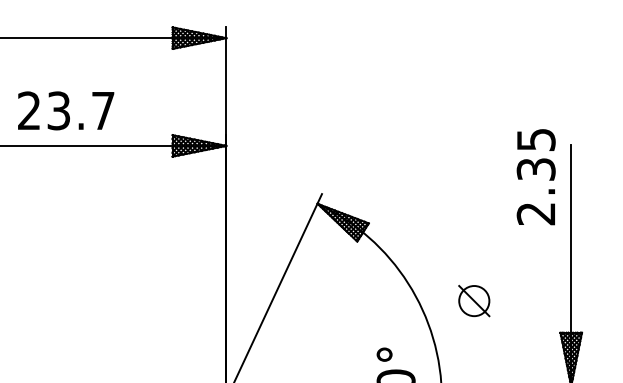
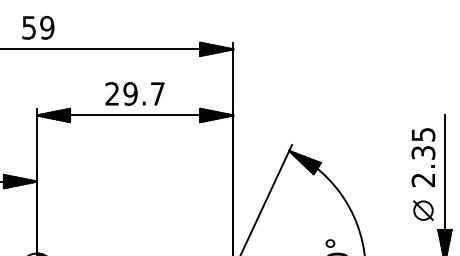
text: (58, 110) -> (130, 93), 23.7 -> 29.7
text: (536, 176) -> (423, 157), moved
part: (474, 300) -> (423, 210), moved

